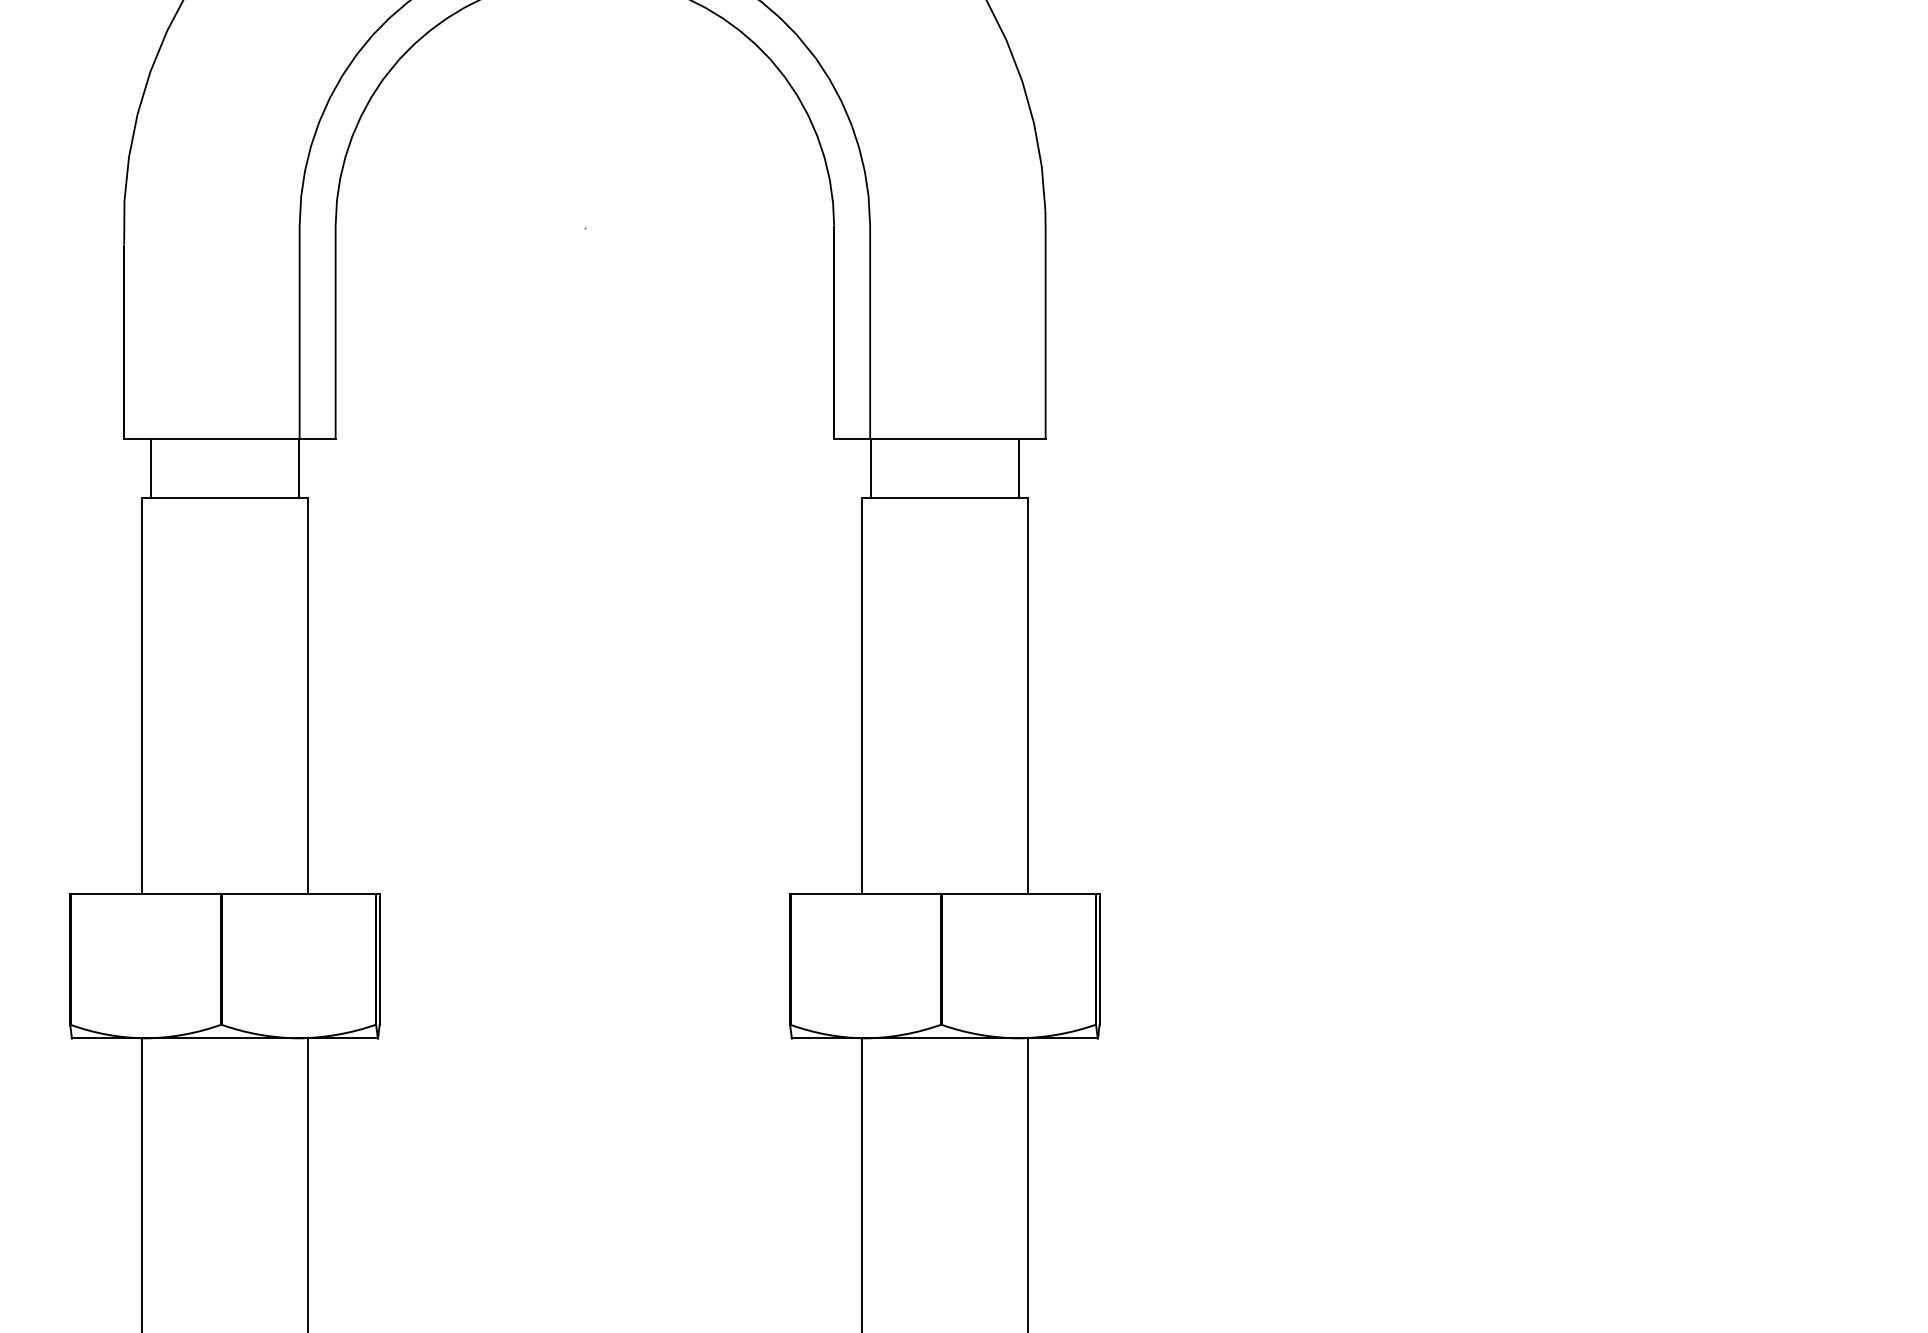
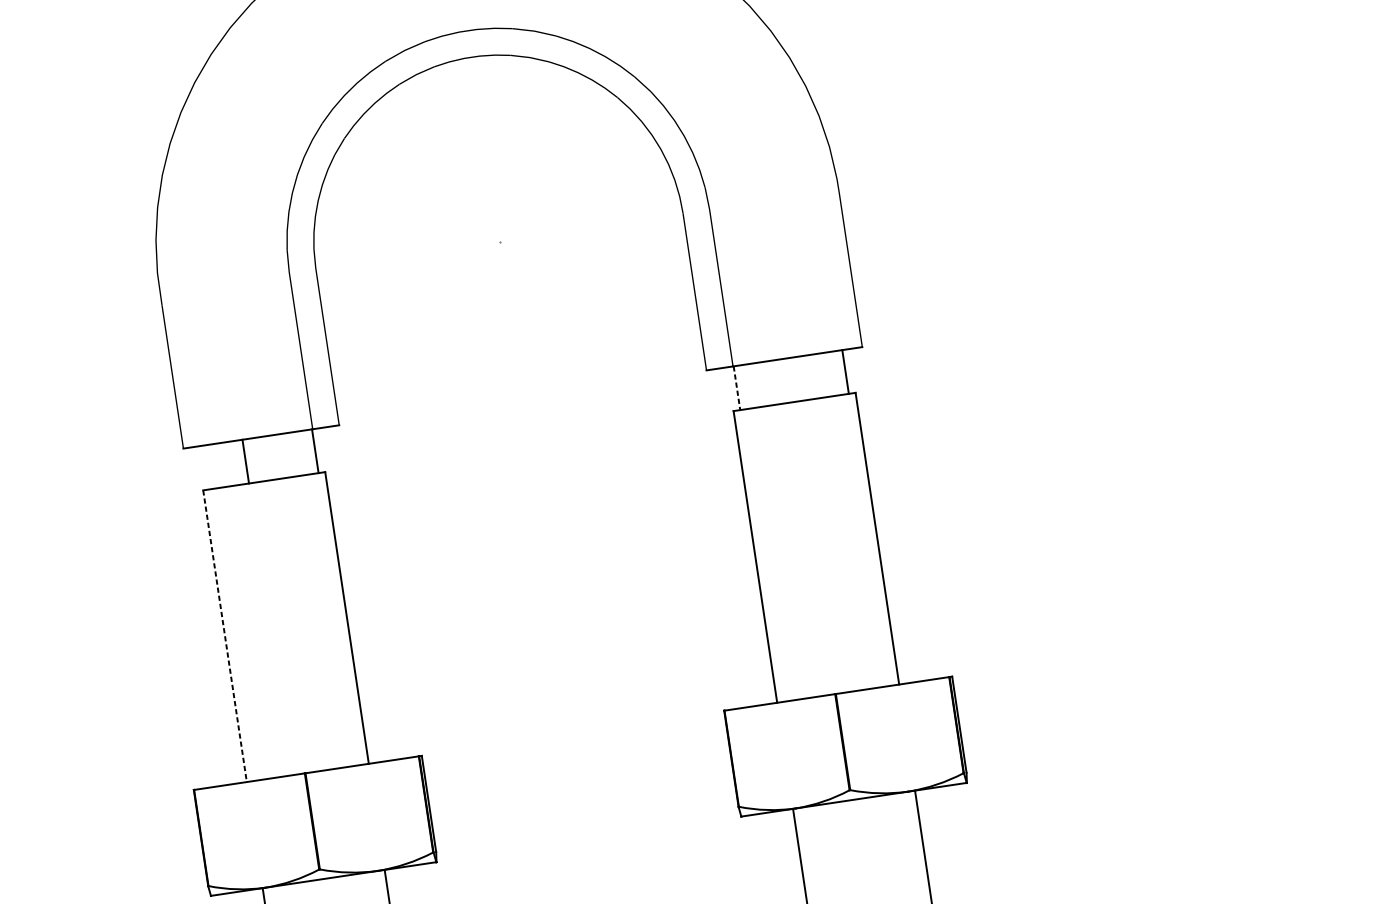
line: (151, 468) -> (245, 461), moved
line: (871, 468) -> (737, 388), solid -> dashed
line: (142, 696) -> (225, 636), solid -> dashed

